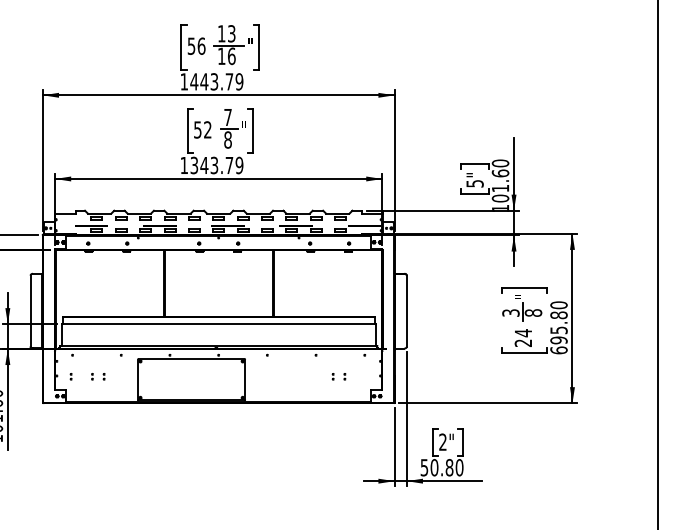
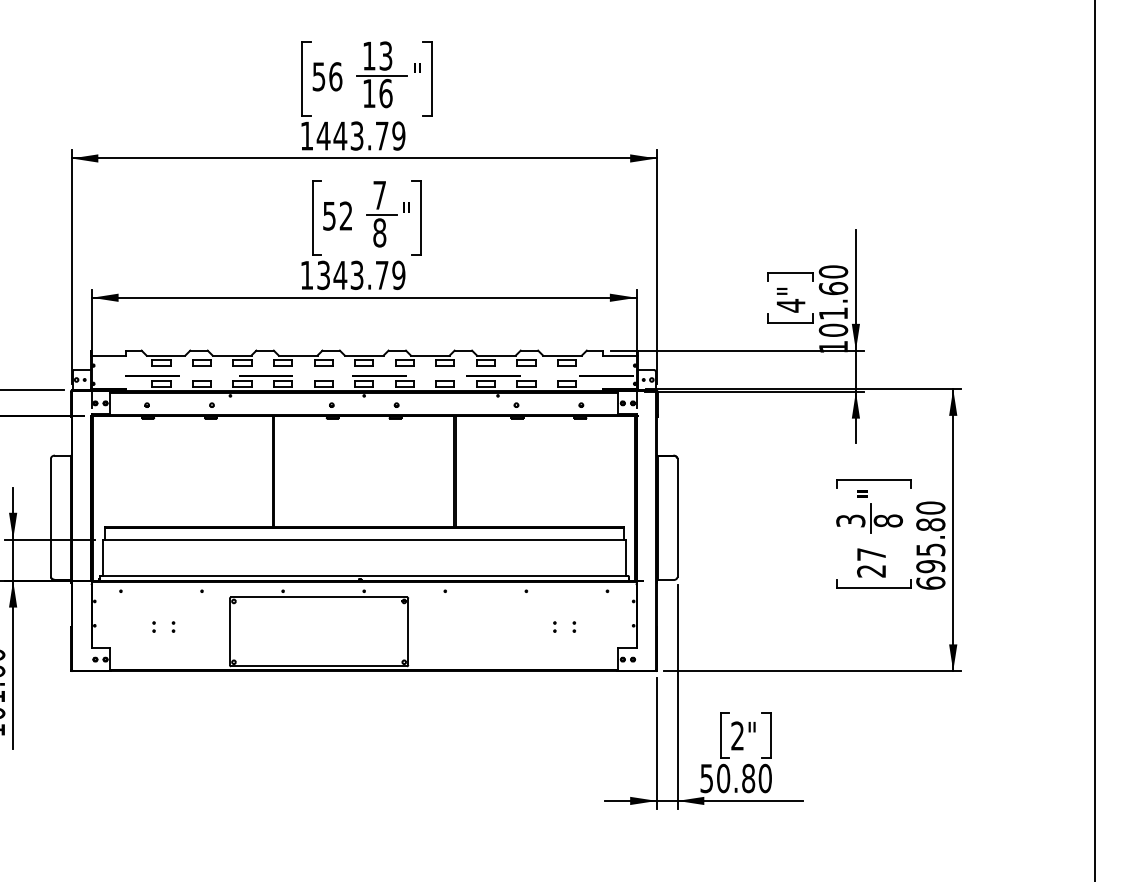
text: (474, 183) -> (790, 305), 5" -> 4"
text: (523, 333) -> (871, 555), 24 -> 27
part: (70, 376) -> (117, 626), removed

